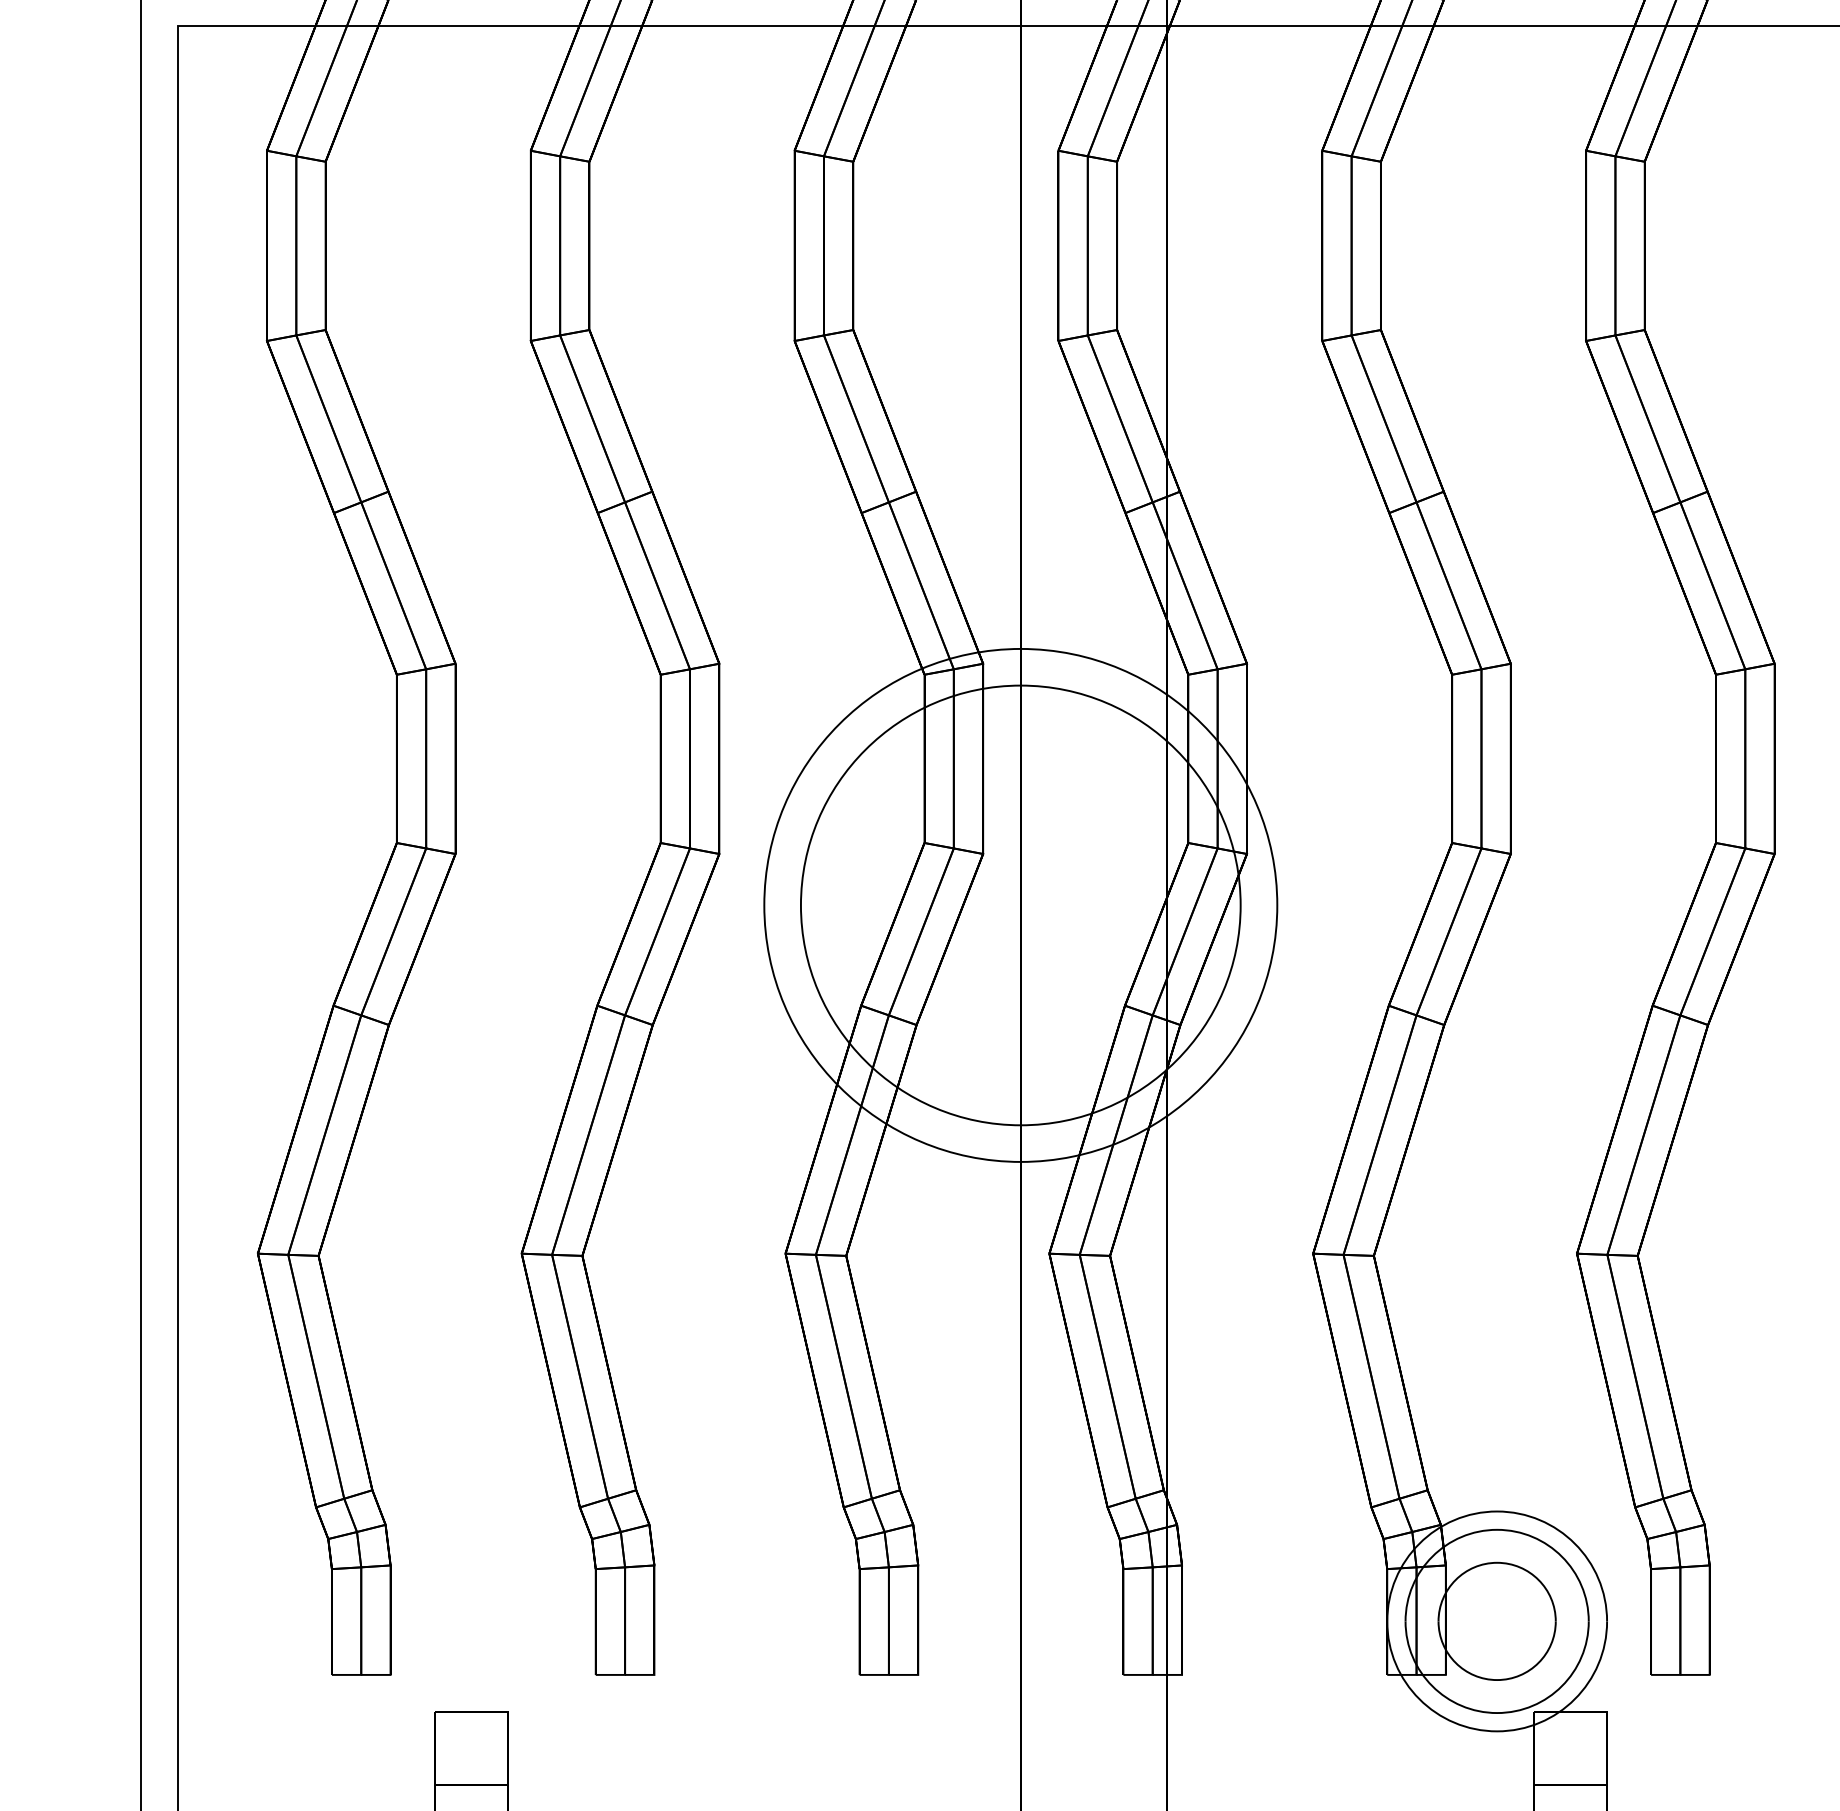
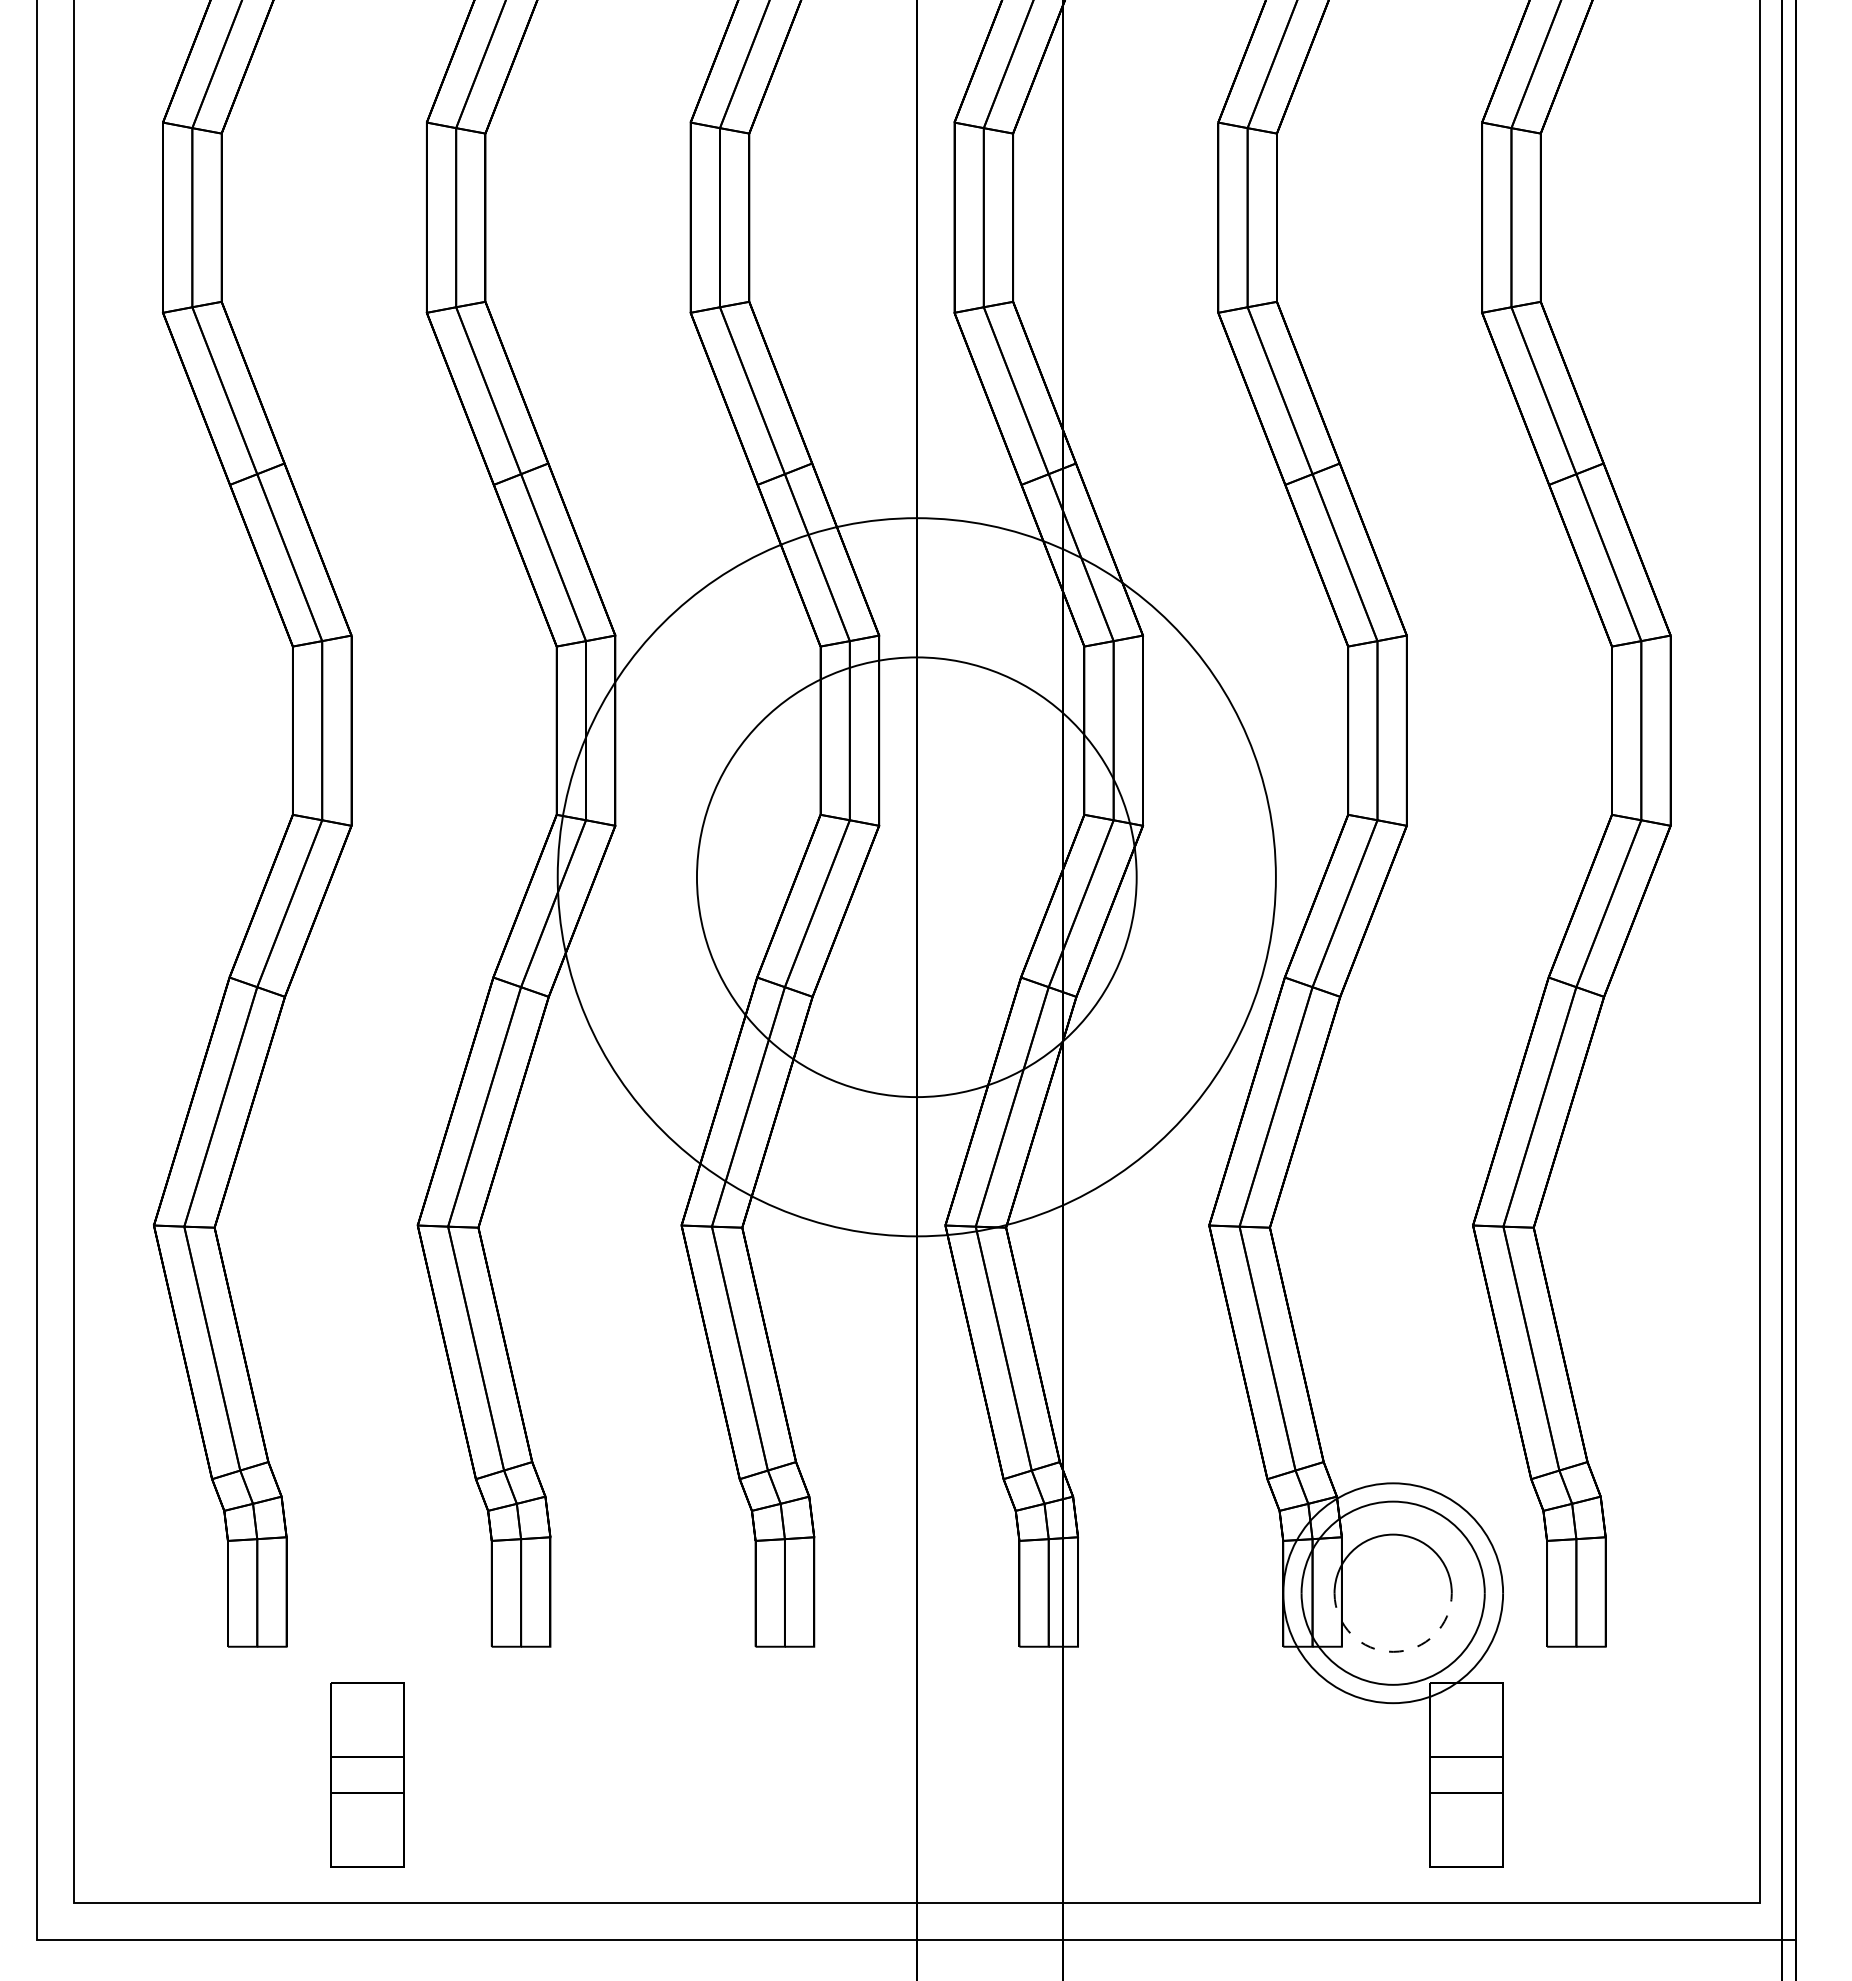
circle: (1020, 904) -> (916, 876), size x1.4
arc: (1497, 1679) -> (1393, 1651), solid -> dashed

